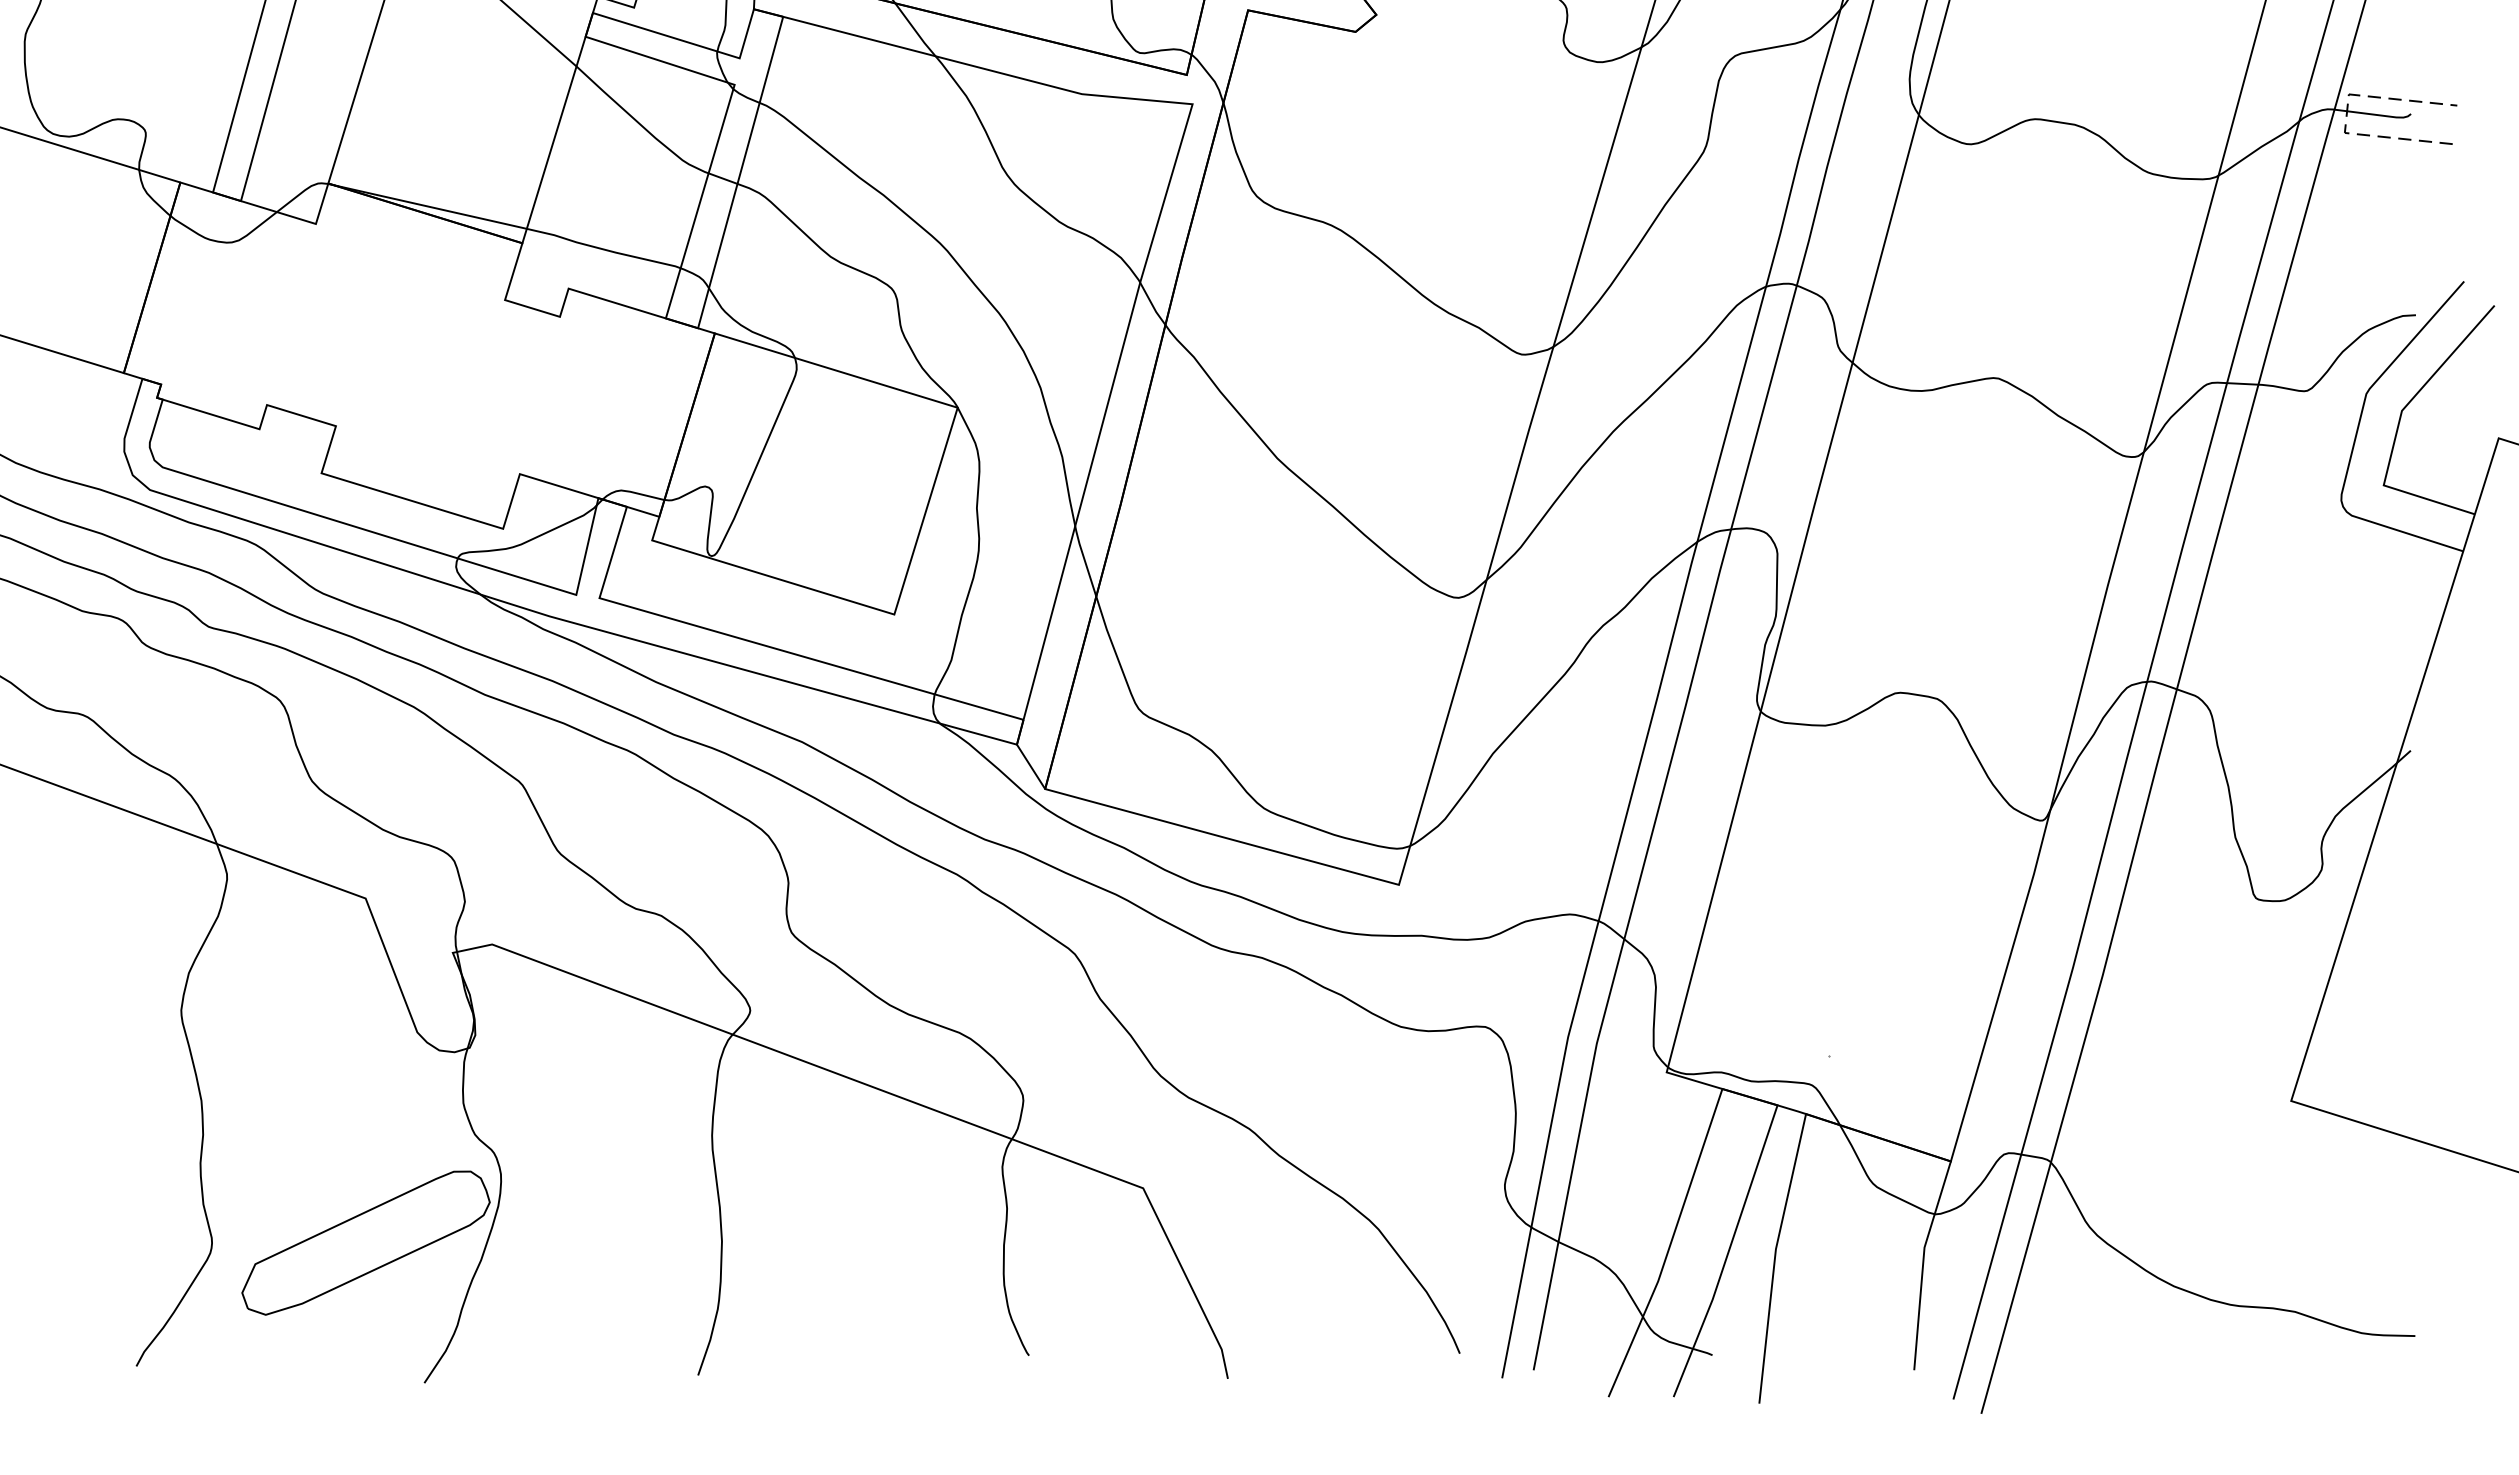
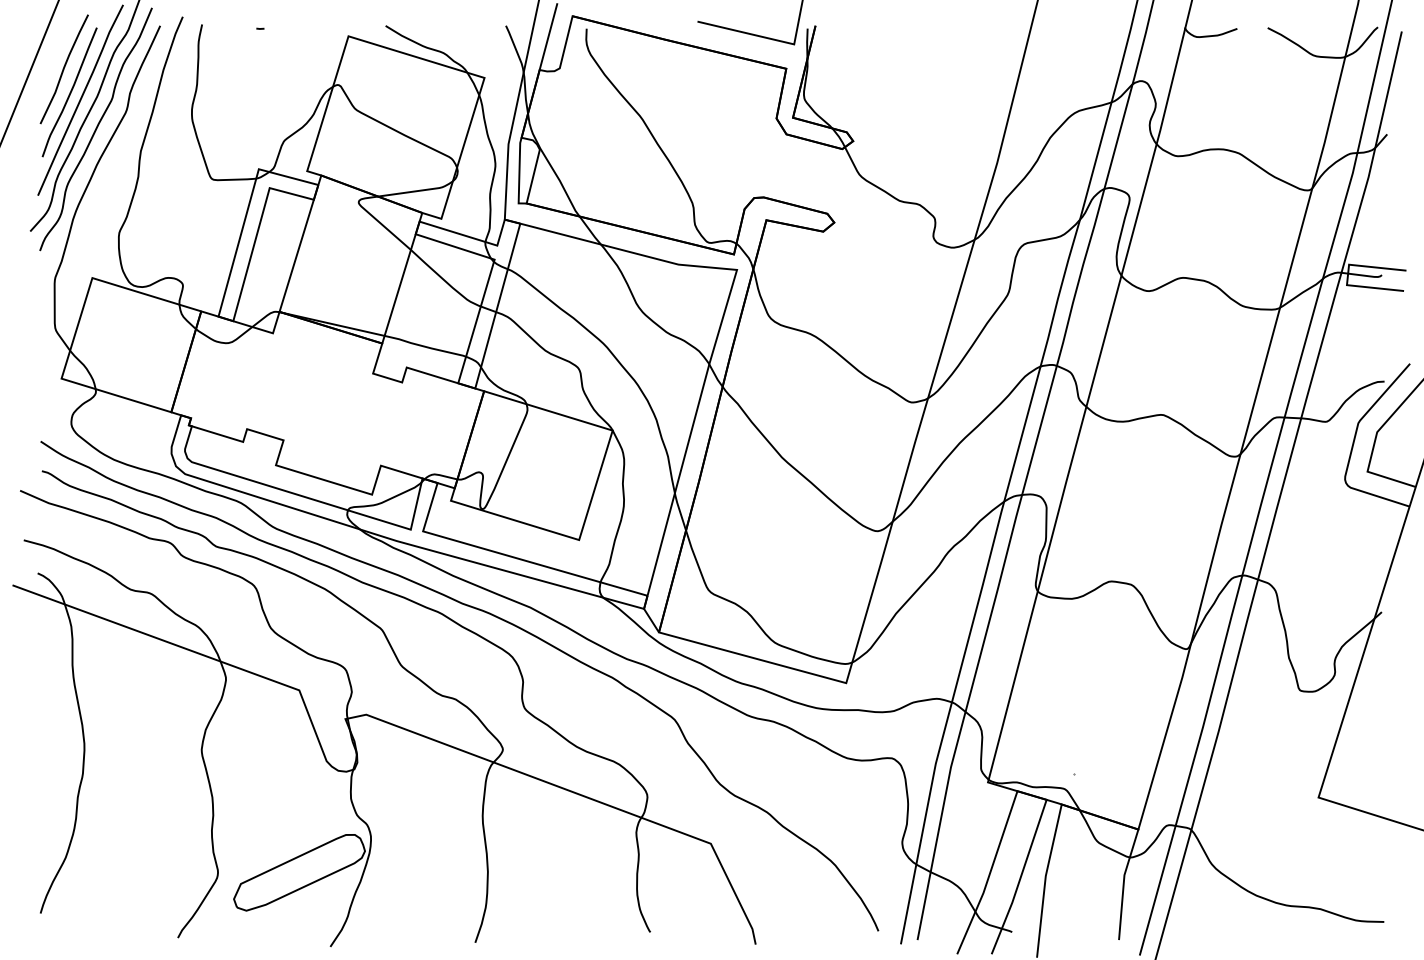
line: (2347, 112) -> (1348, 274), dashed -> solid

